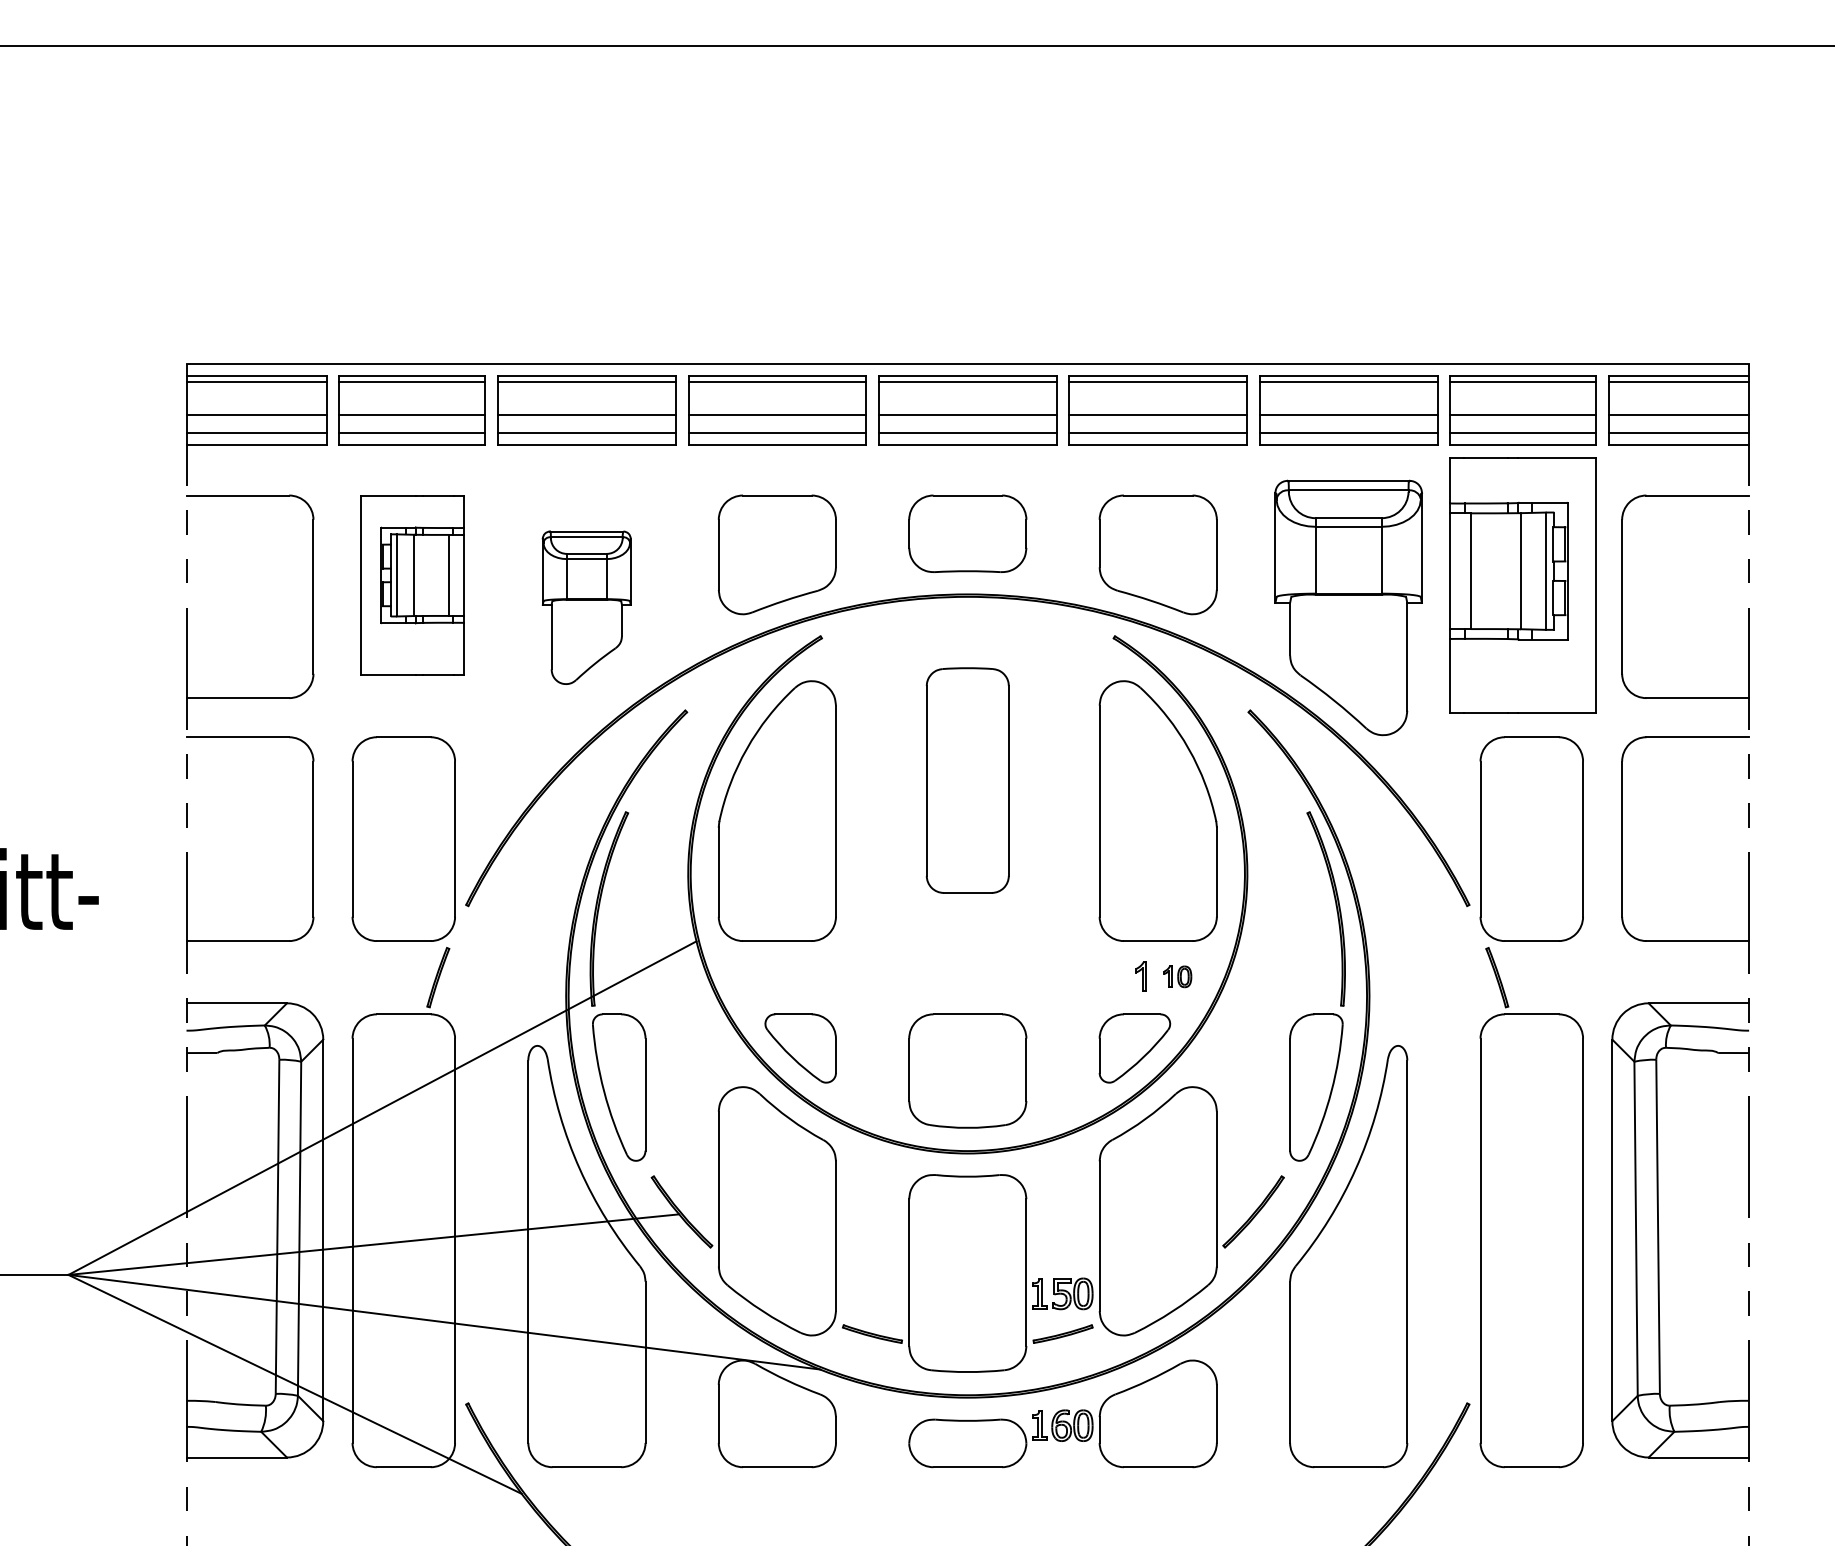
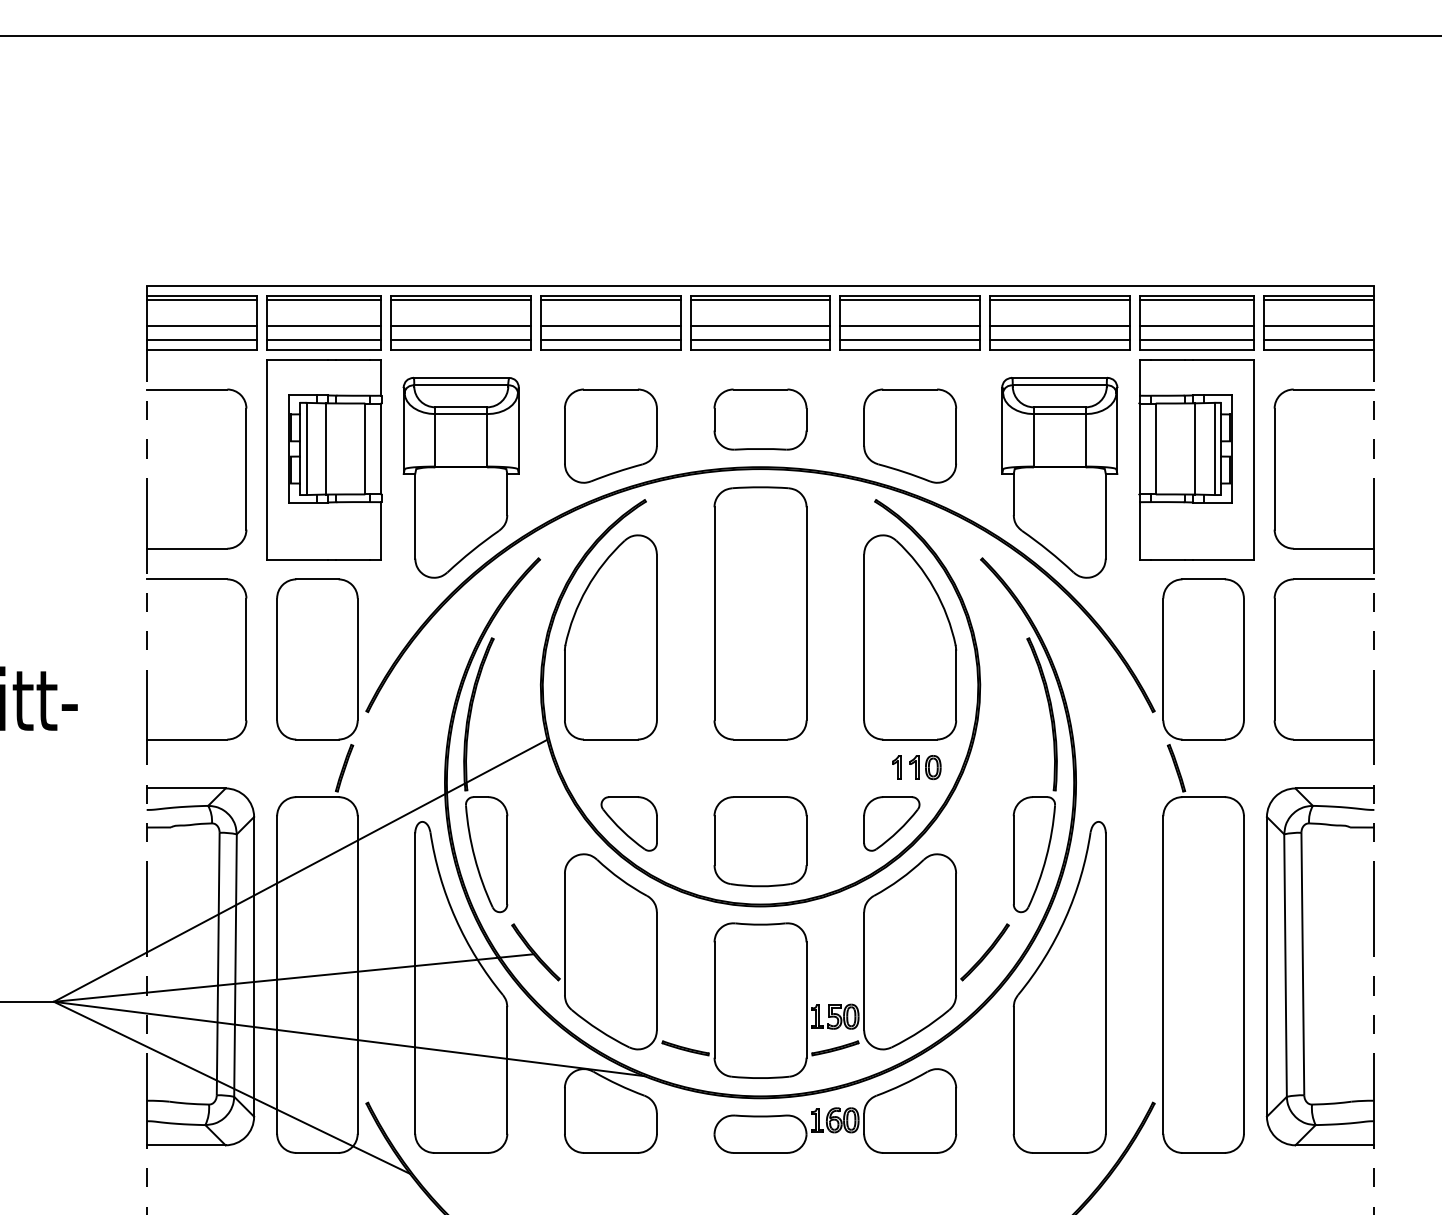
part: (412, 584) -> (324, 459), size x1.43
part: (585, 607) -> (460, 477), size x1.67
part: (967, 780) -> (760, 613), size x1.43
part: (1177, 976) -> (925, 767), size x1.43

